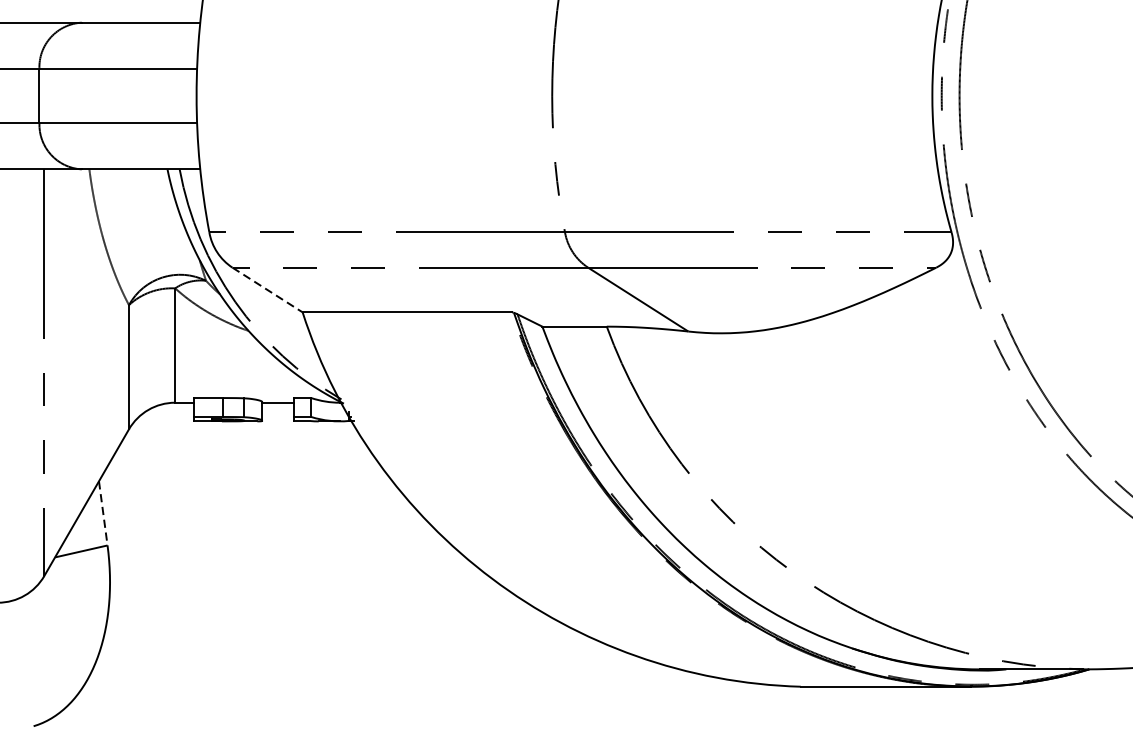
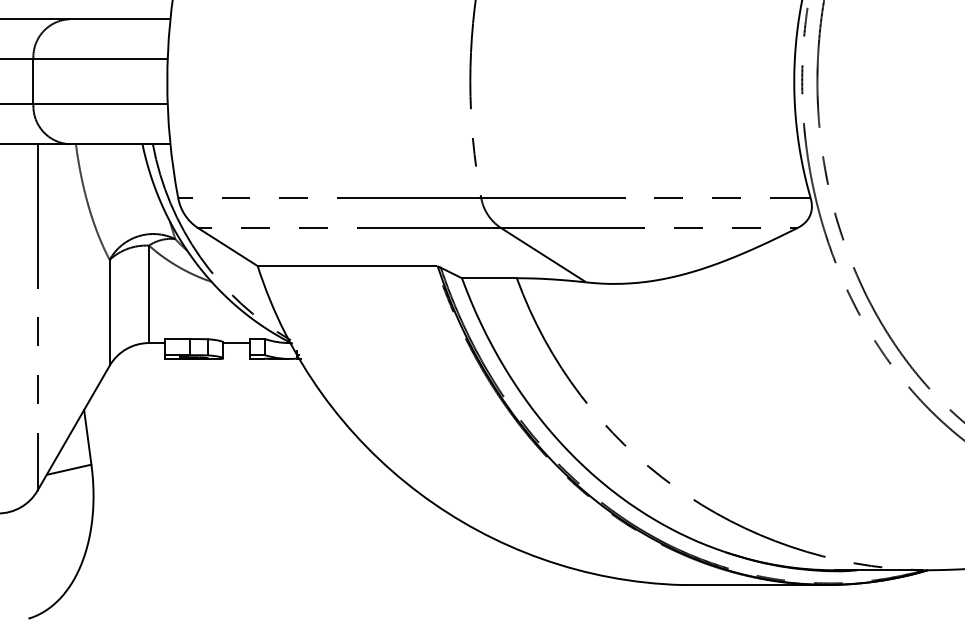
line: (268, 290) -> (228, 247), dashed -> solid
line: (102, 513) -> (87, 437), dashed -> solid

